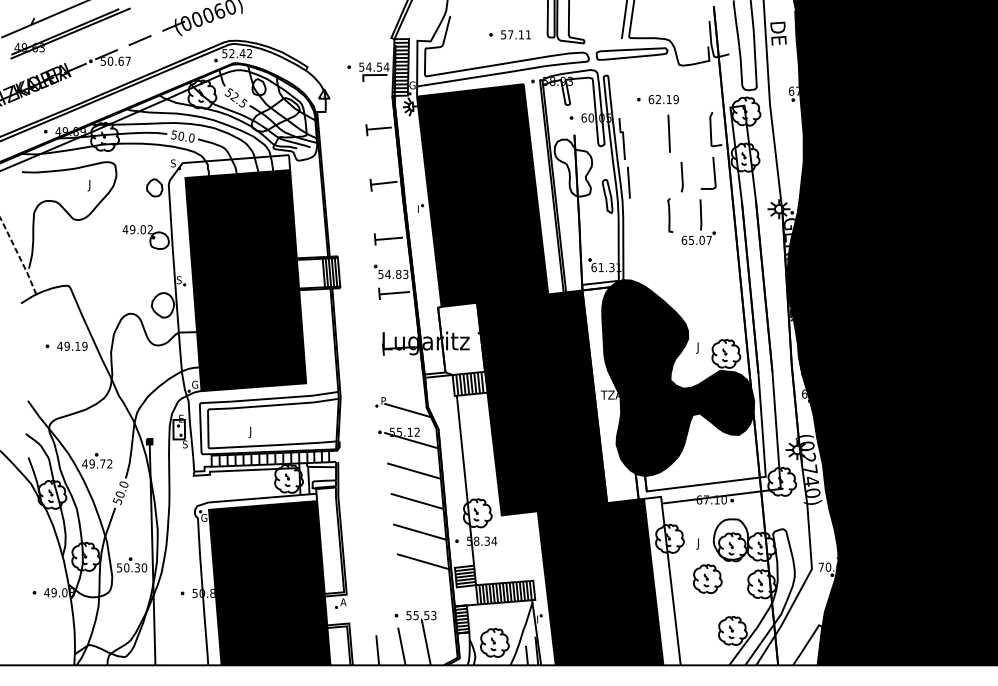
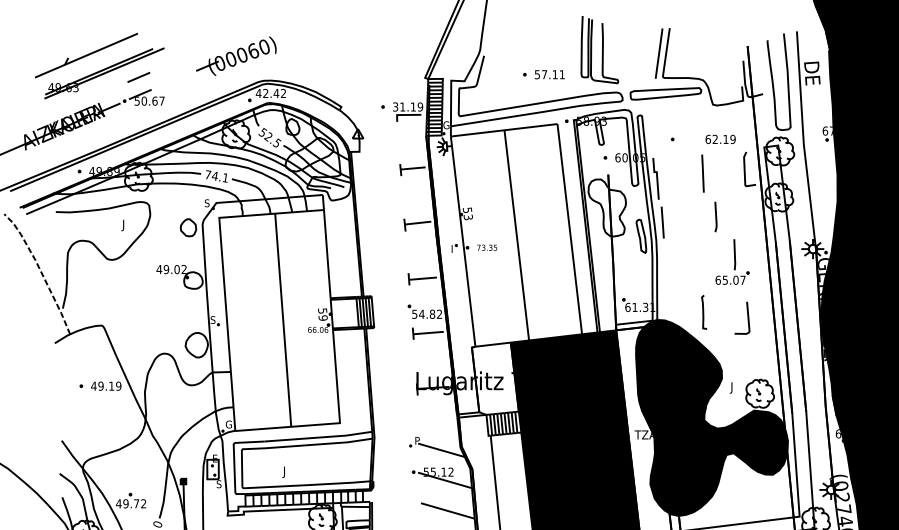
line: (139, 40) -> (138, 77), moved
text: (224, 53) -> (258, 93), 52.42 -> 42.42
text: (374, 66) -> (408, 106), 54.54 -> 31.19
text: (663, 99) -> (720, 139), moved
text: (182, 136) -> (216, 176), 50.0 -> 74.1
line: (713, 173) -> (747, 318), moved
fill: (482, 195) -> (516, 235), removed
curve: (670, 215) -> (704, 312), moved
text: (405, 274) -> (439, 314), 54.83 -> 54.82
fill: (245, 280) -> (279, 320), removed

